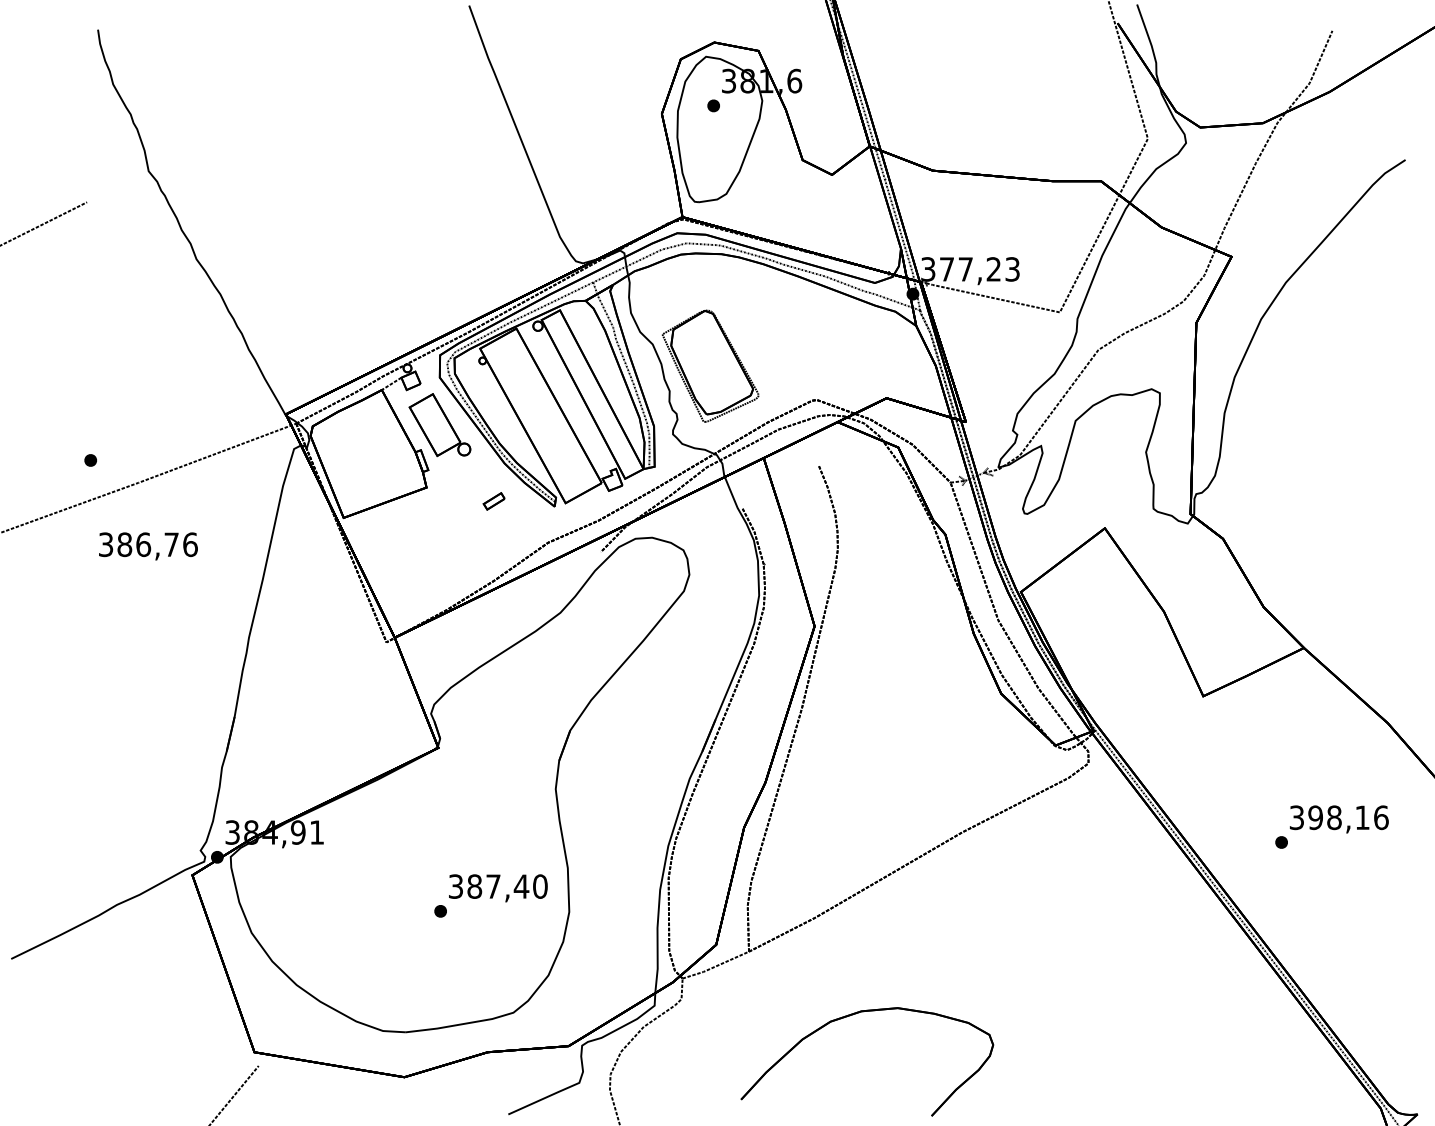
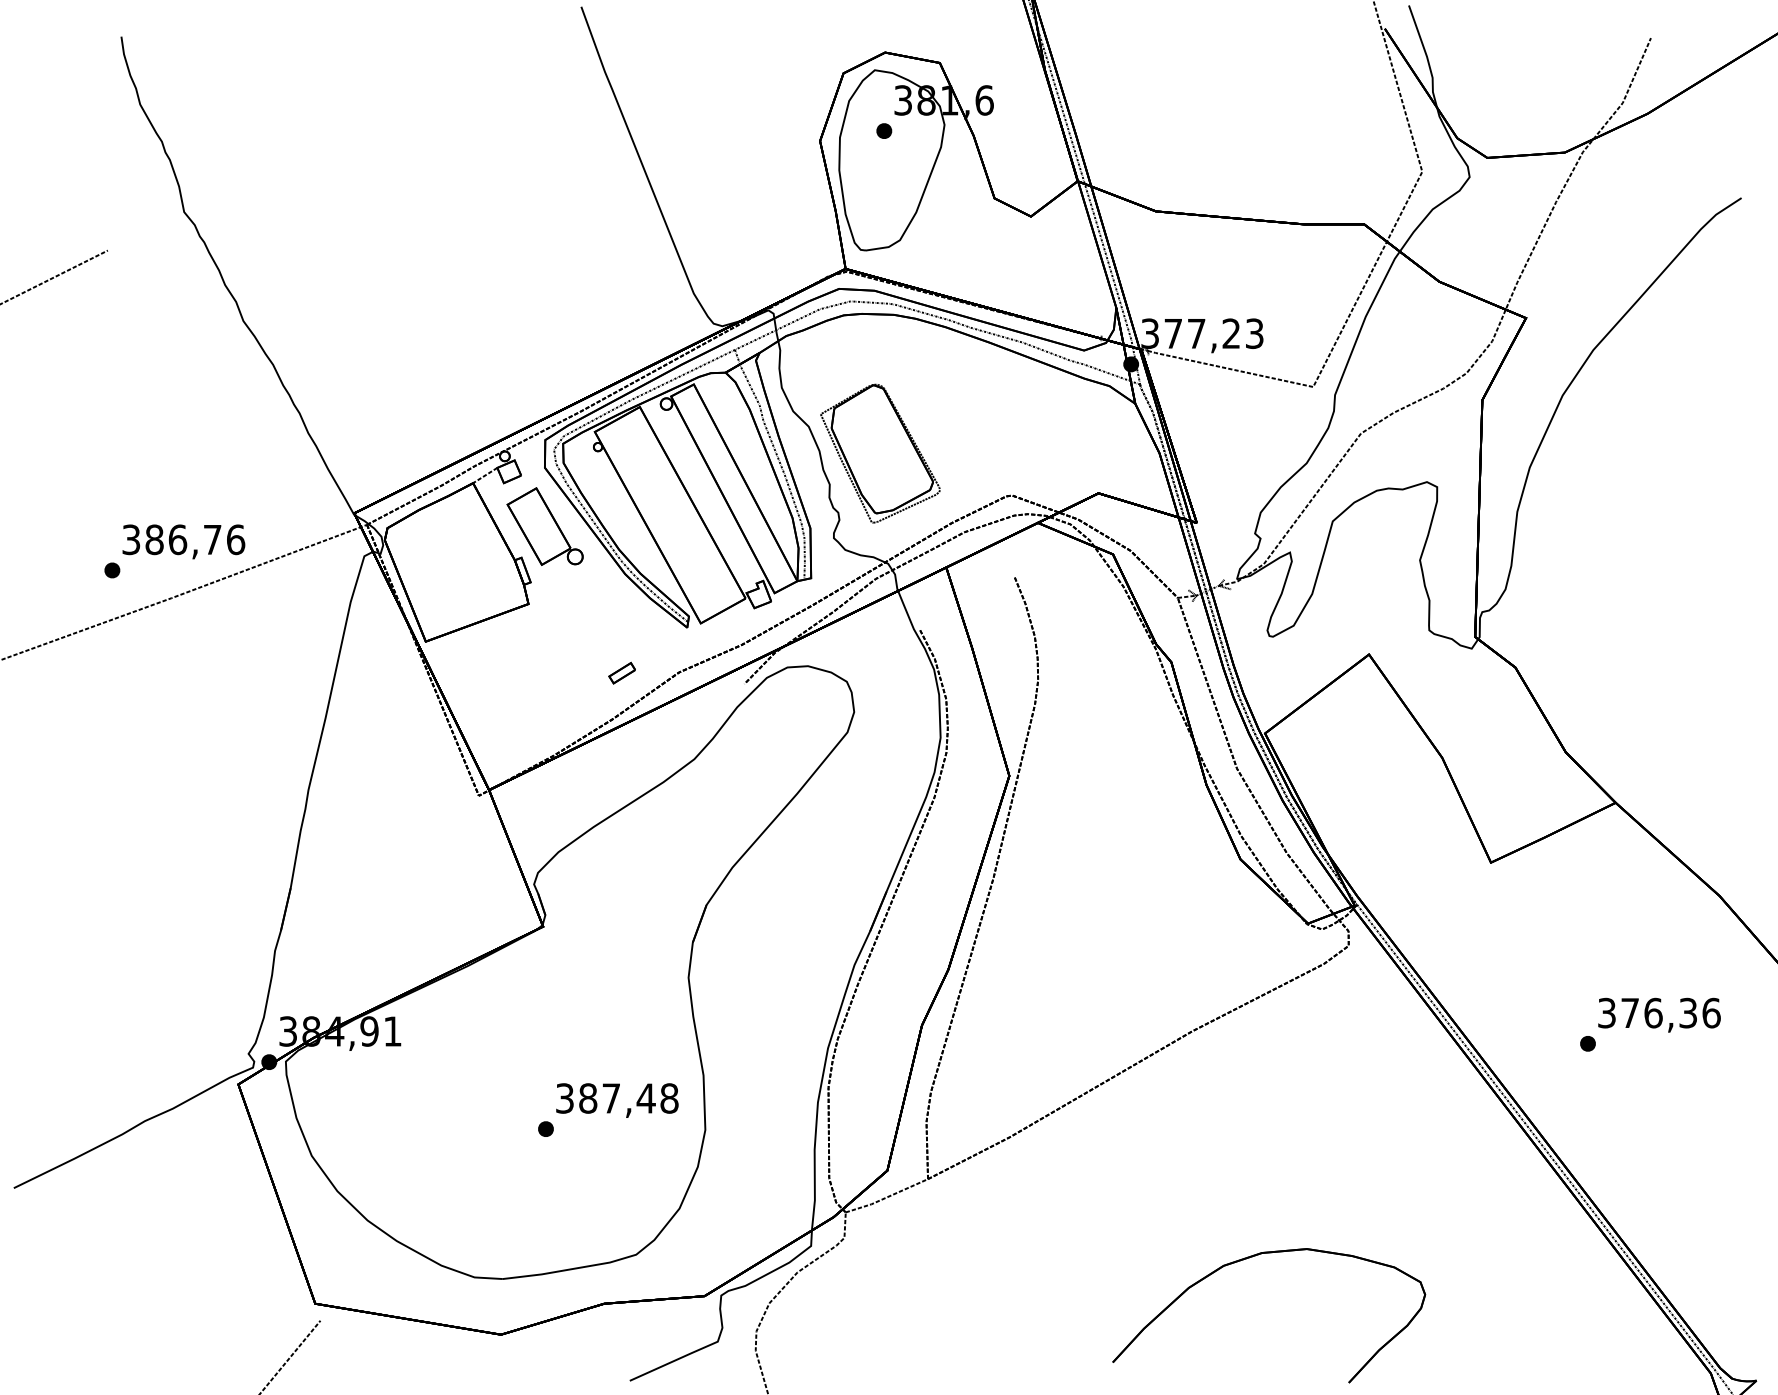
part: (493, 501) -> (621, 673), moved
text: (148, 546) -> (183, 541), moved
text: (1338, 817) -> (1658, 1012), 398,16 -> 376,36
text: (540, 886) -> (669, 1098), 387,40 -> 387,48
part: (853, 1015) -> (1252, 1258), moved

